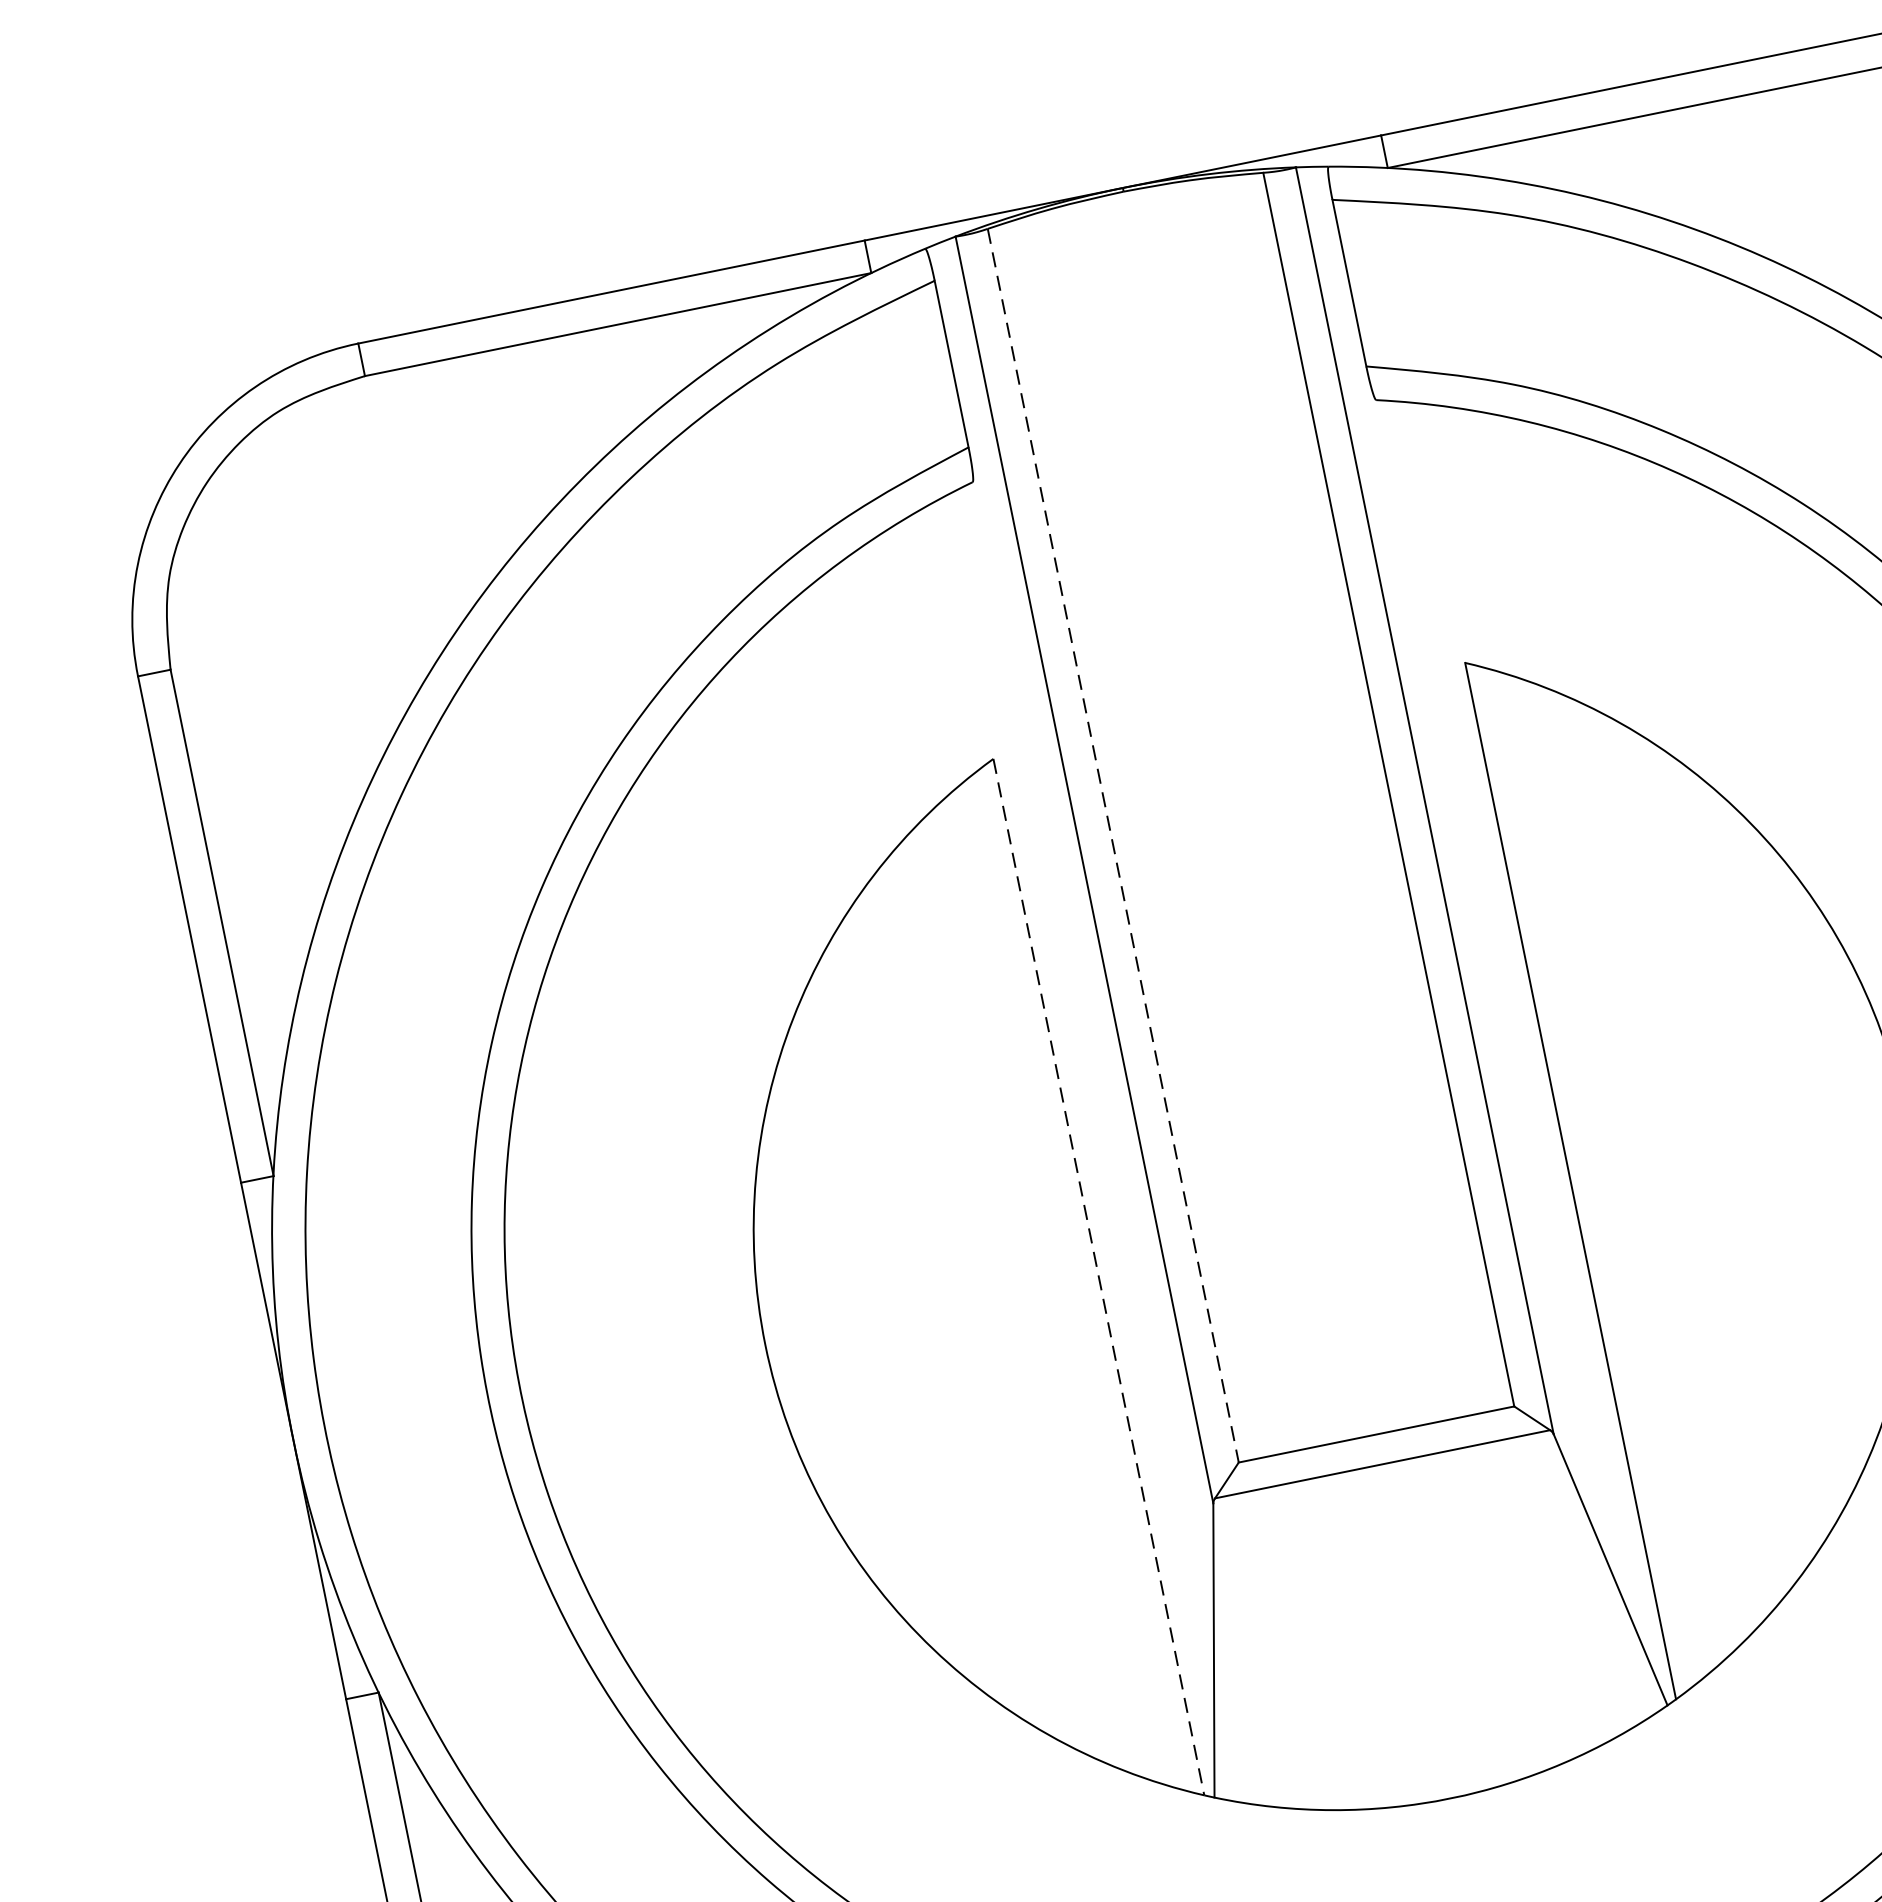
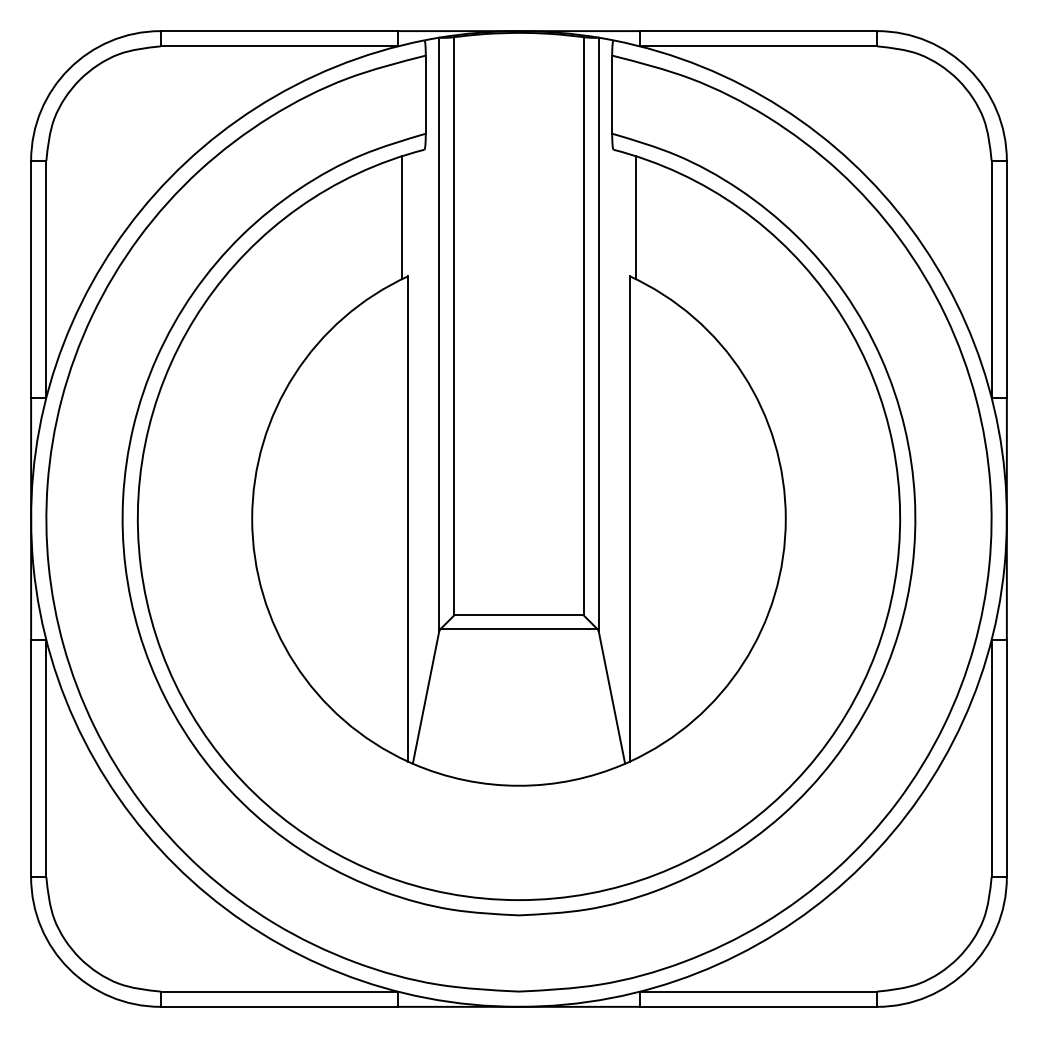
line: (1452, 535) -> (635, 217), added
line: (955, 636) -> (402, 217), added
line: (1113, 846) -> (454, 326), dashed -> solid
line: (1099, 1278) -> (408, 519), dashed -> solid

